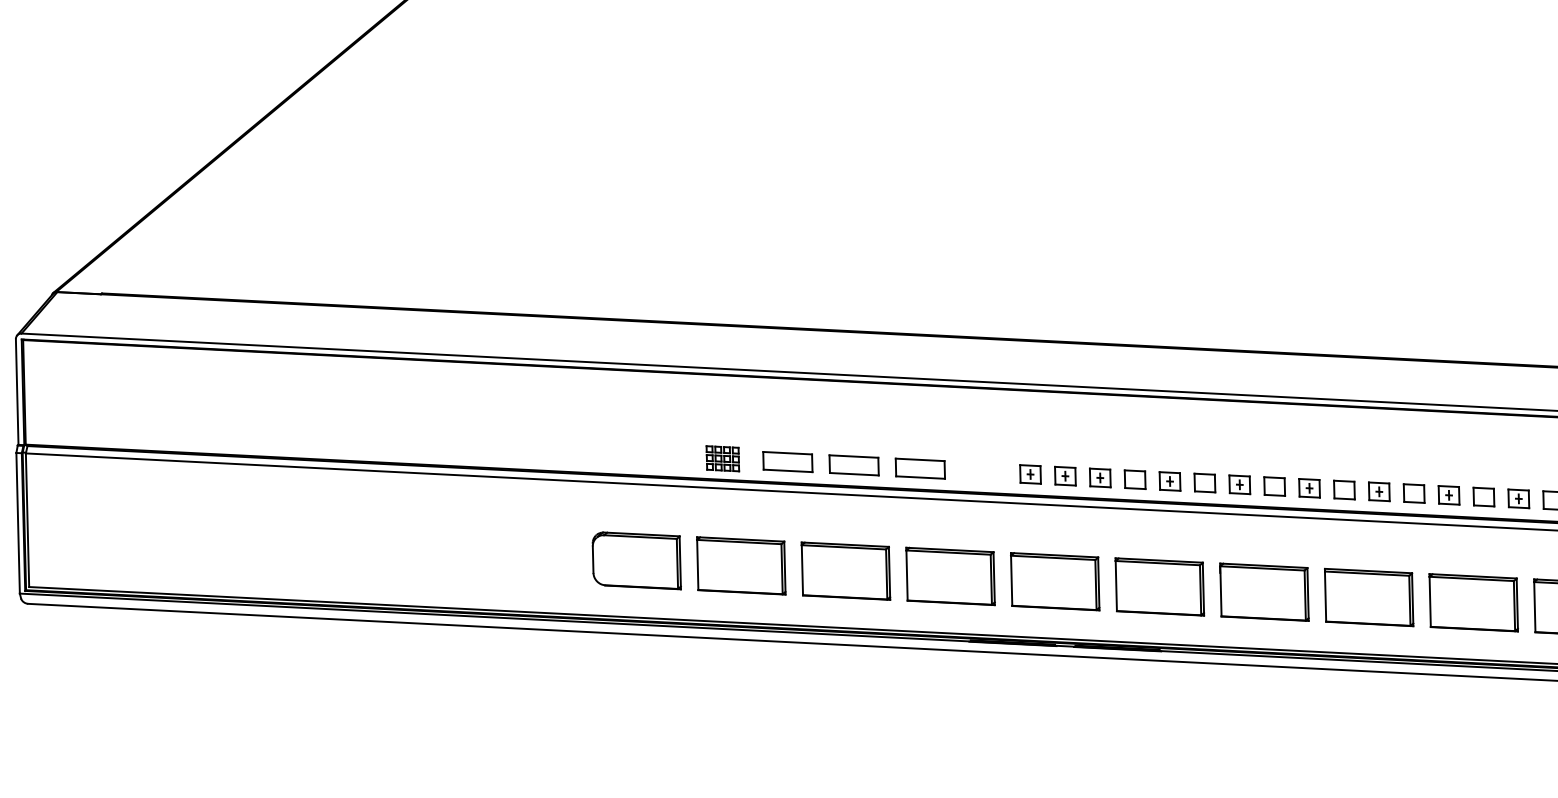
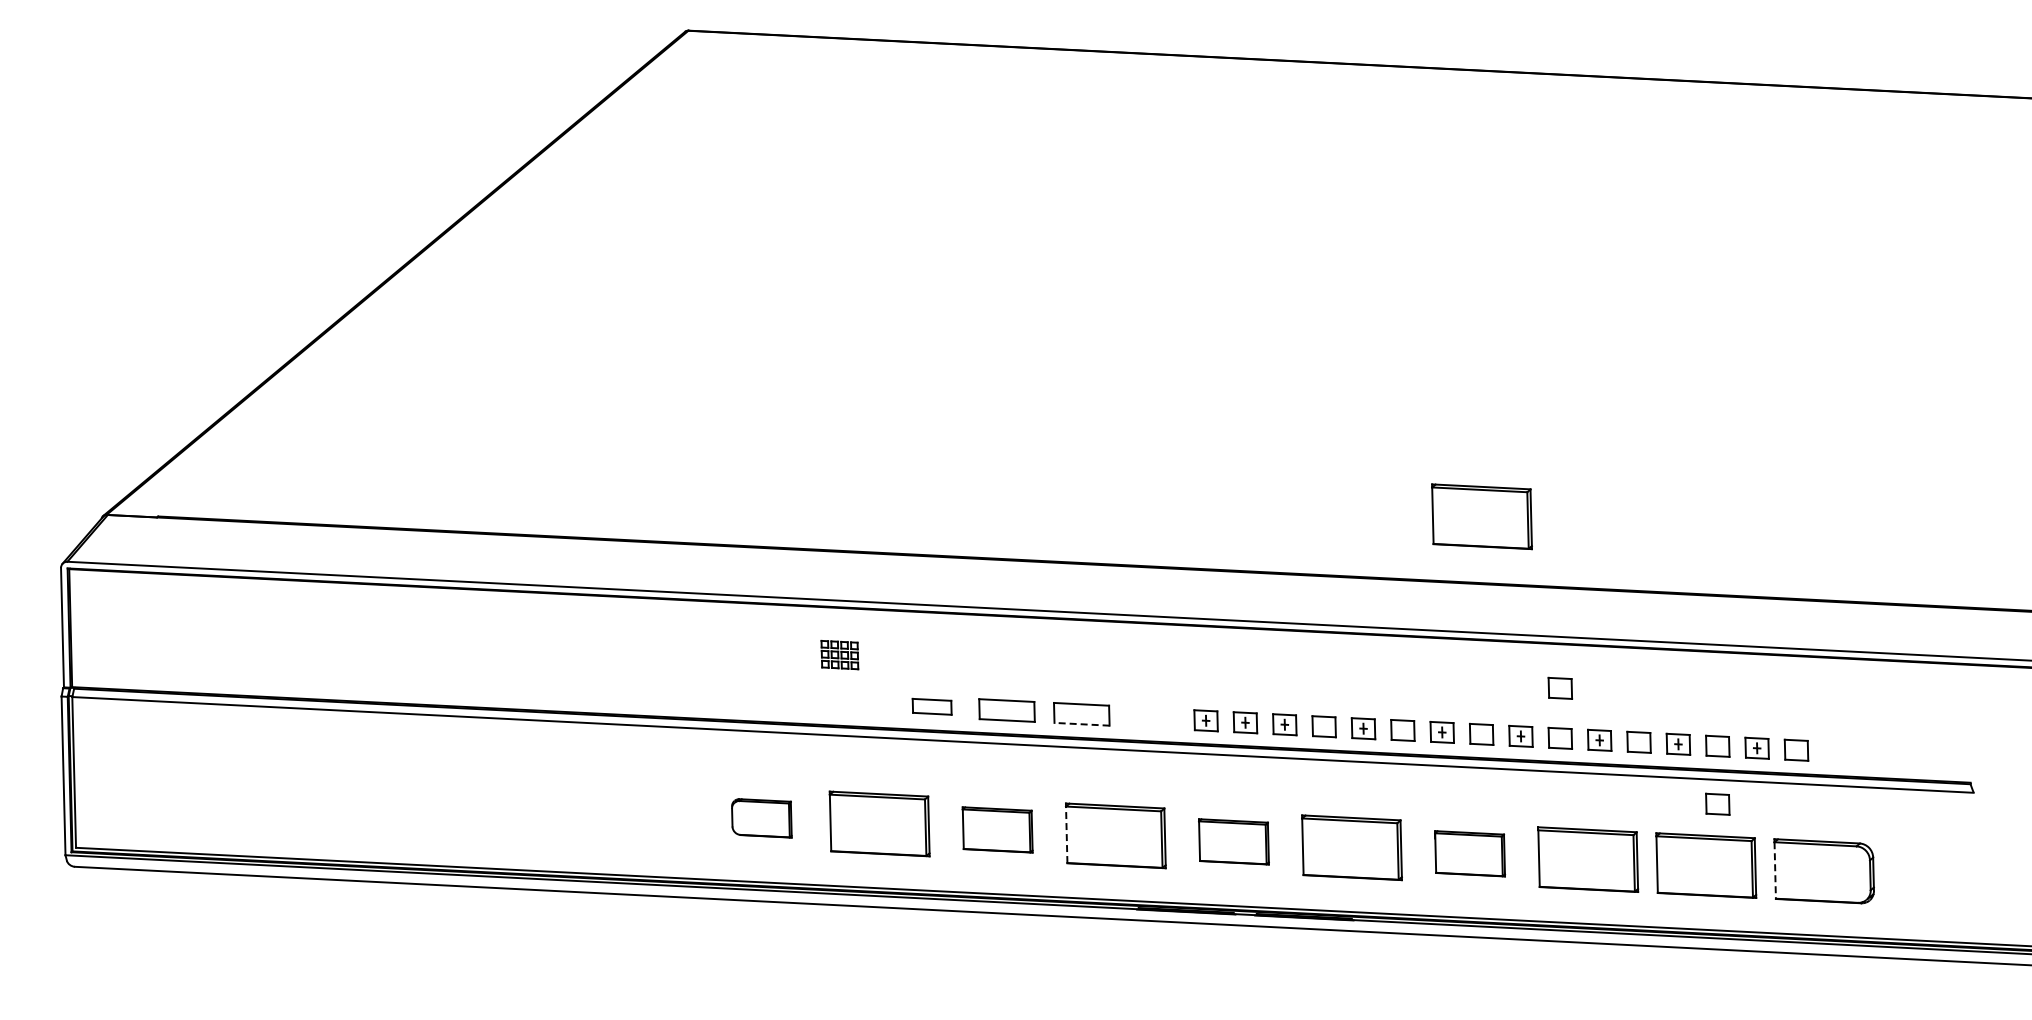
part: (1274, 293) -> (1481, 516), added
part: (1344, 444) -> (1560, 687), added
part: (722, 458) -> (839, 654), moved
part: (787, 461) -> (931, 706), size x0.7
line: (921, 477) -> (1082, 724), solid -> dashed
part: (1483, 547) -> (1717, 803), added
part: (636, 561) -> (761, 818), size x0.6
part: (845, 570) -> (997, 829), size x0.7
line: (906, 575) -> (1066, 834), solid -> dashed
part: (1054, 581) -> (1233, 841), size x0.7
part: (1263, 592) -> (1469, 853), size x0.7
line: (1535, 607) -> (1775, 870), solid -> dashed

